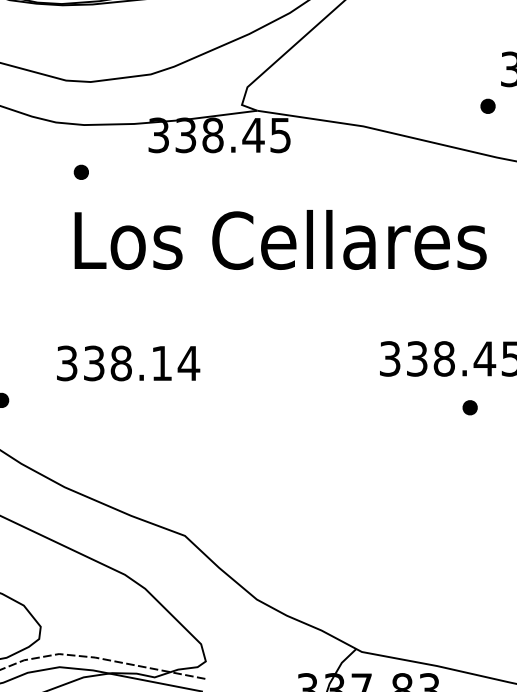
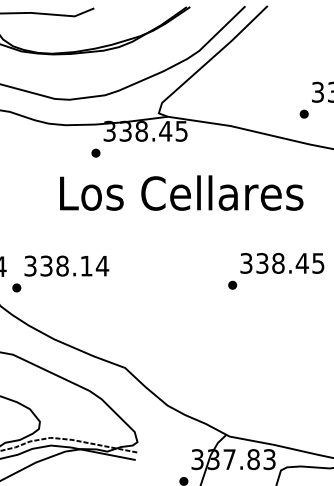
part: (80, 171) -> (95, 152), moved
text: (127, 362) -> (66, 265), moved
part: (469, 406) -> (232, 284), moved

